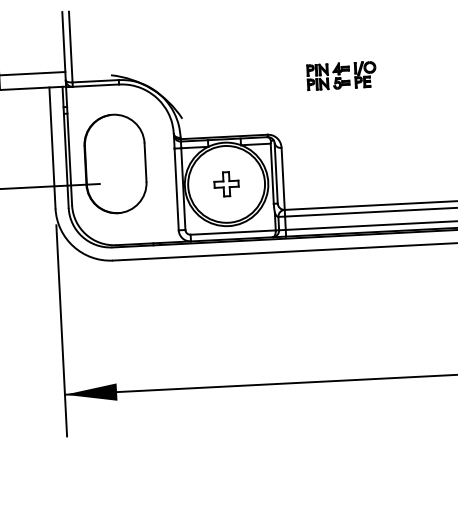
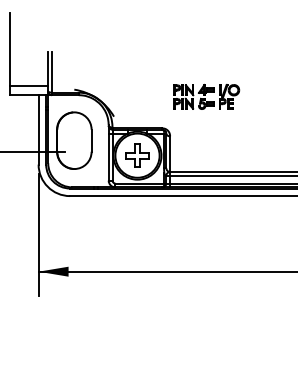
part: (341, 75) -> (206, 96), size x1.67
part: (226, 184) -> (137, 155), size x1.67

